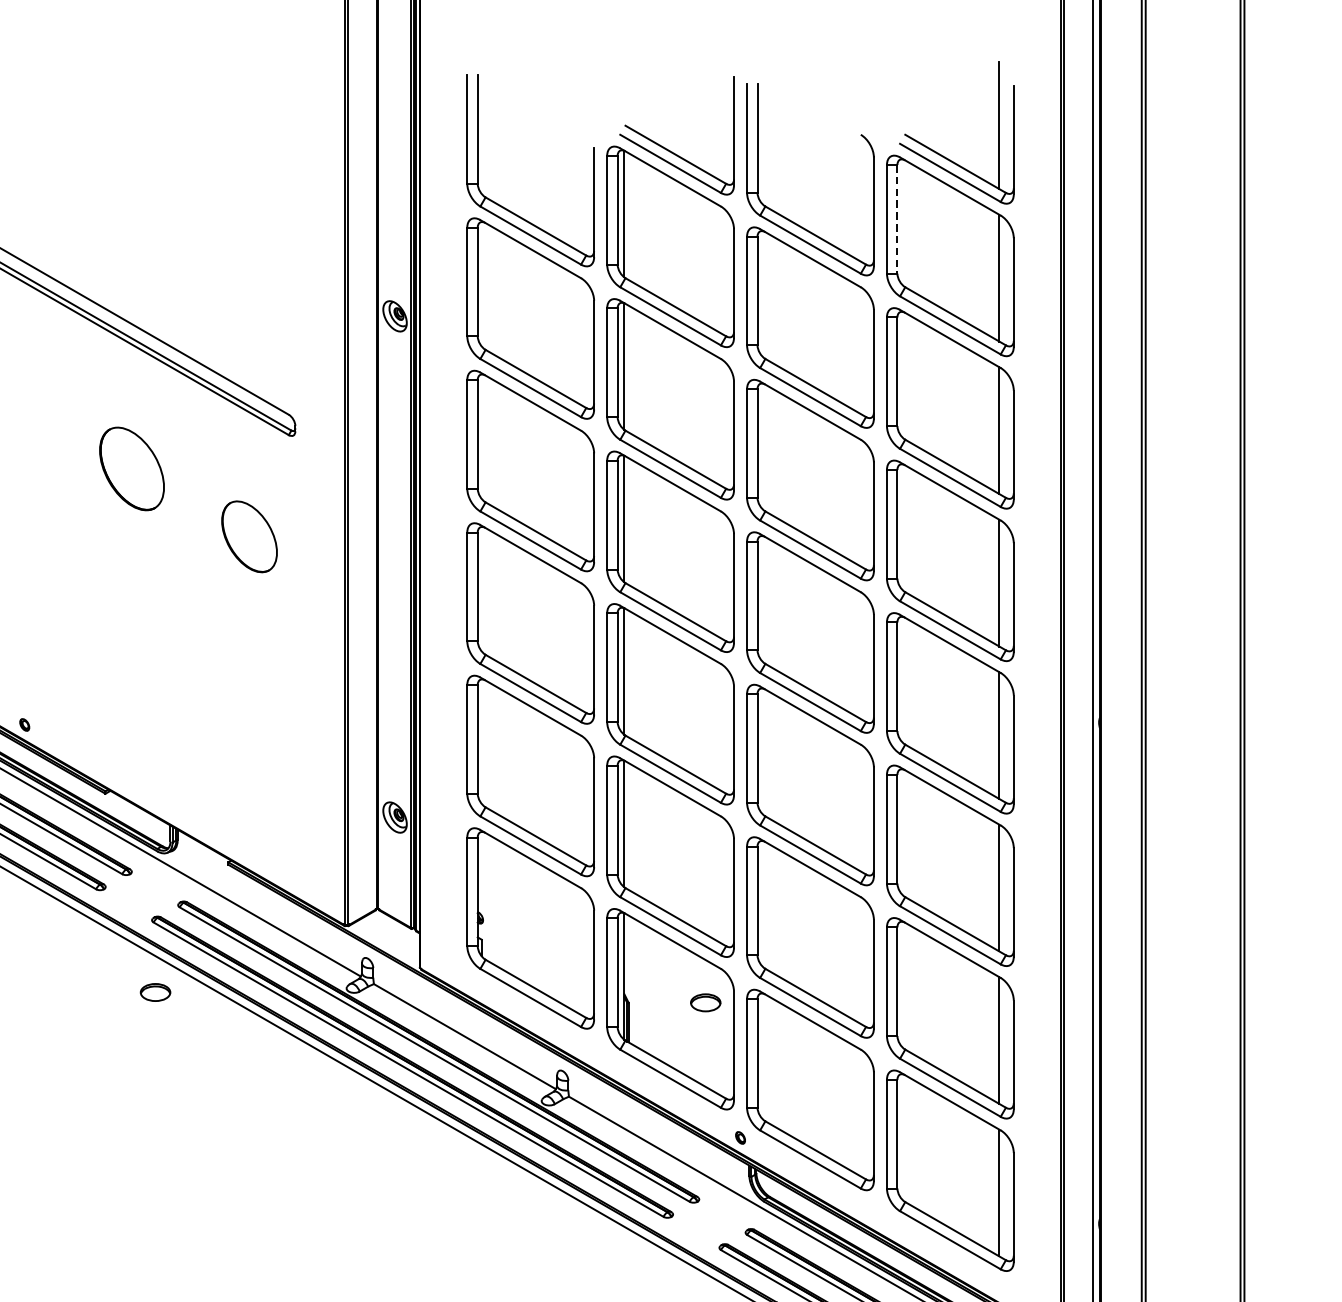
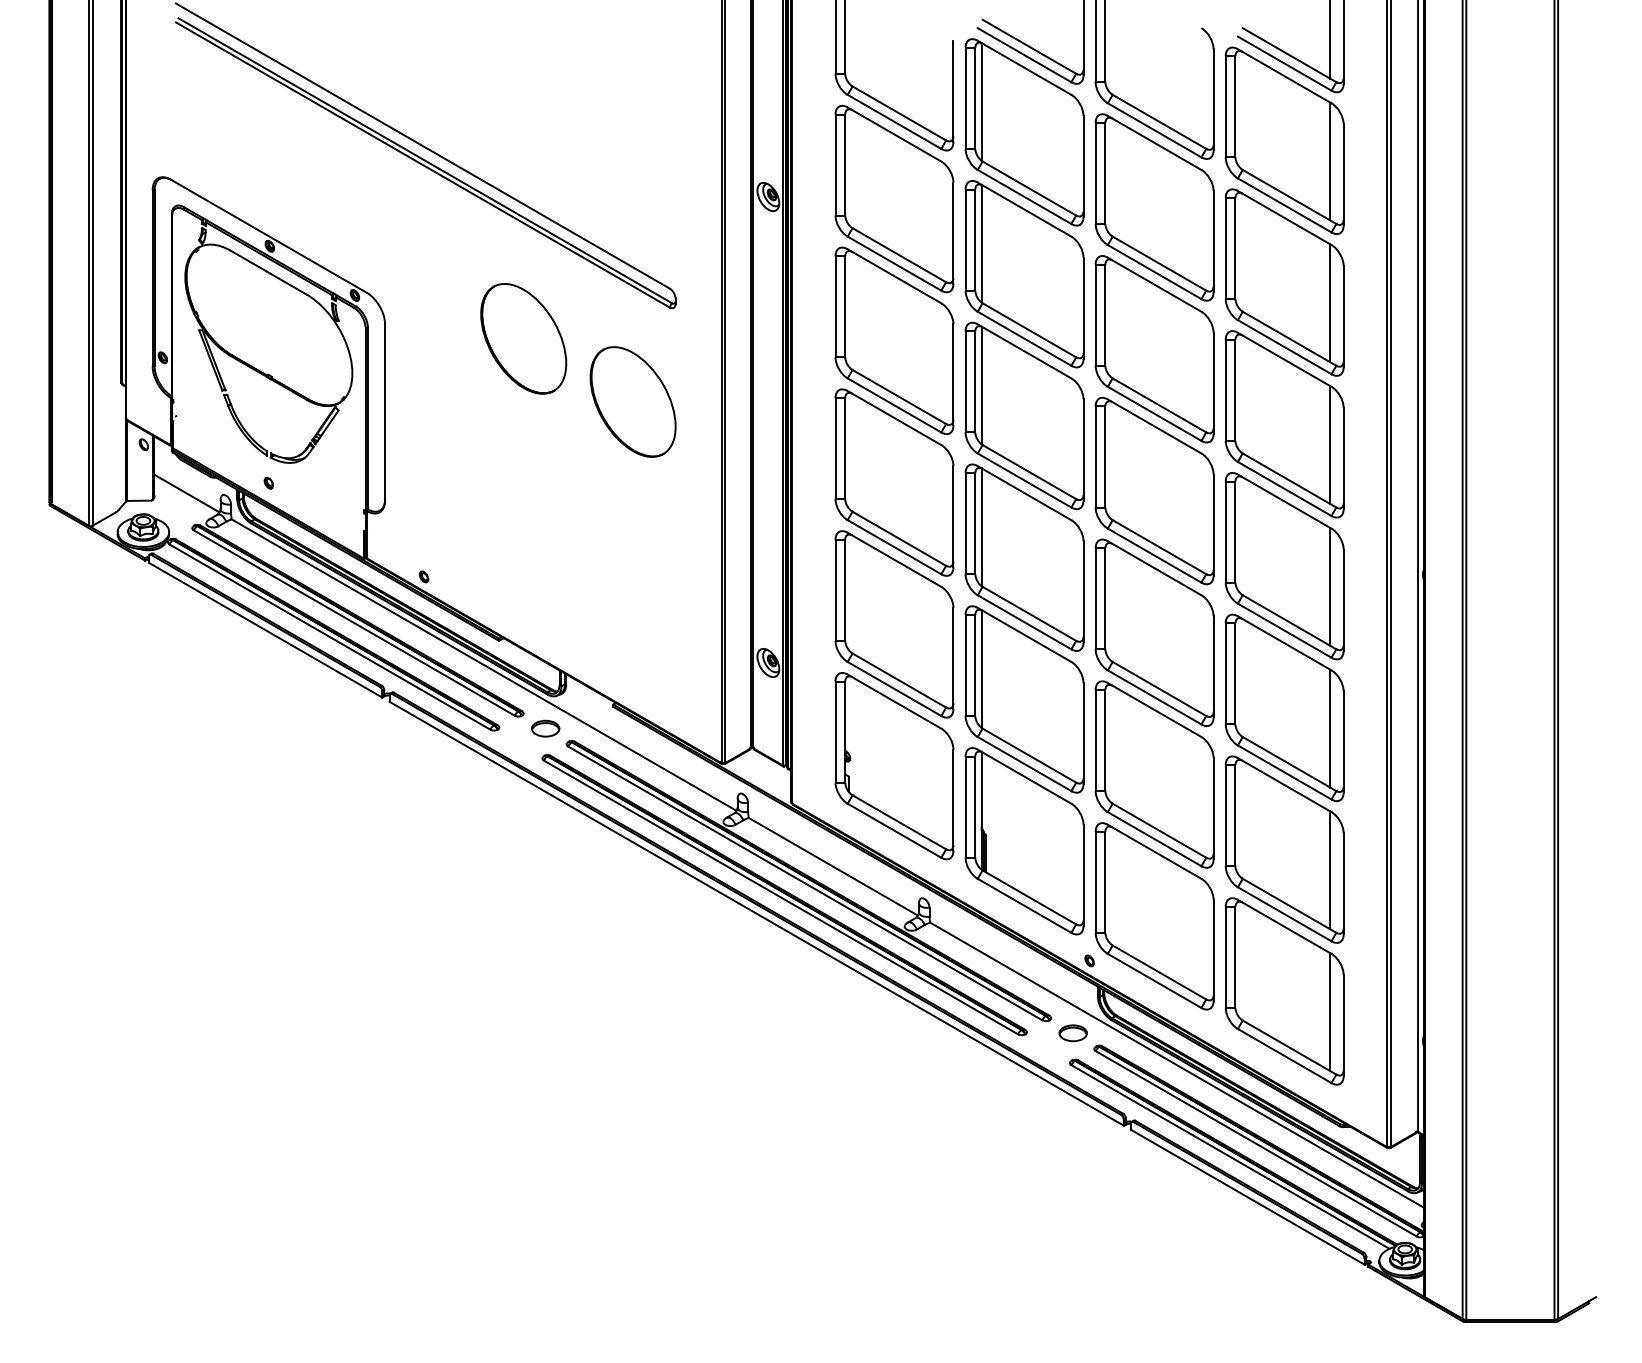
line: (897, 219) -> (1235, 106), dashed -> solid
part: (131, 468) -> (523, 338), size x1.43
part: (248, 536) -> (632, 401), size x1.67
part: (155, 992) -> (545, 728), moved
part: (704, 1003) -> (1072, 1033), moved

